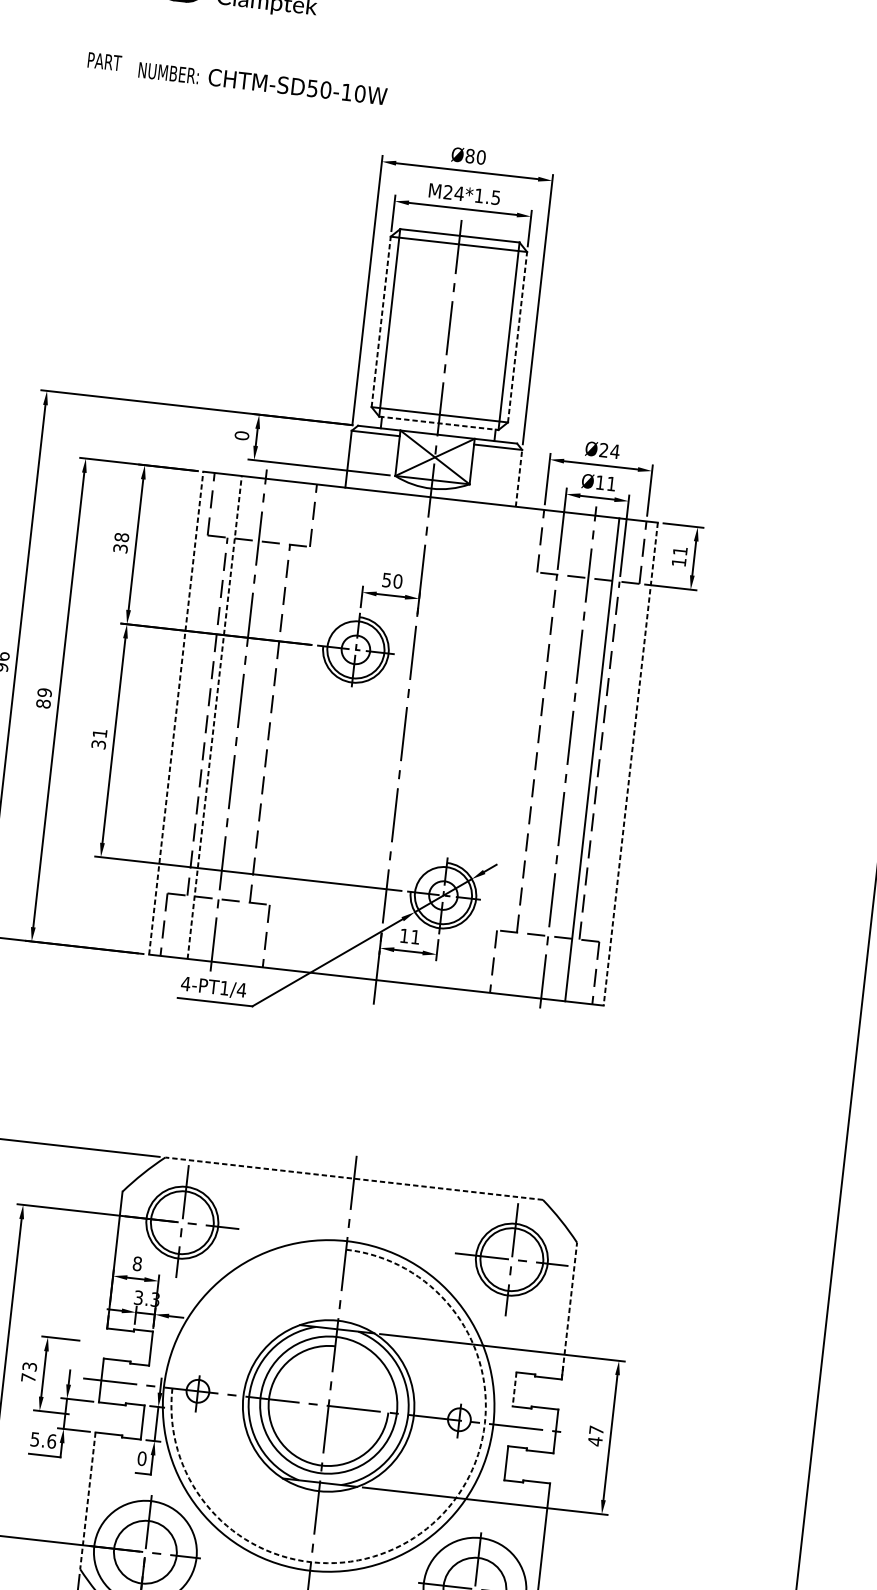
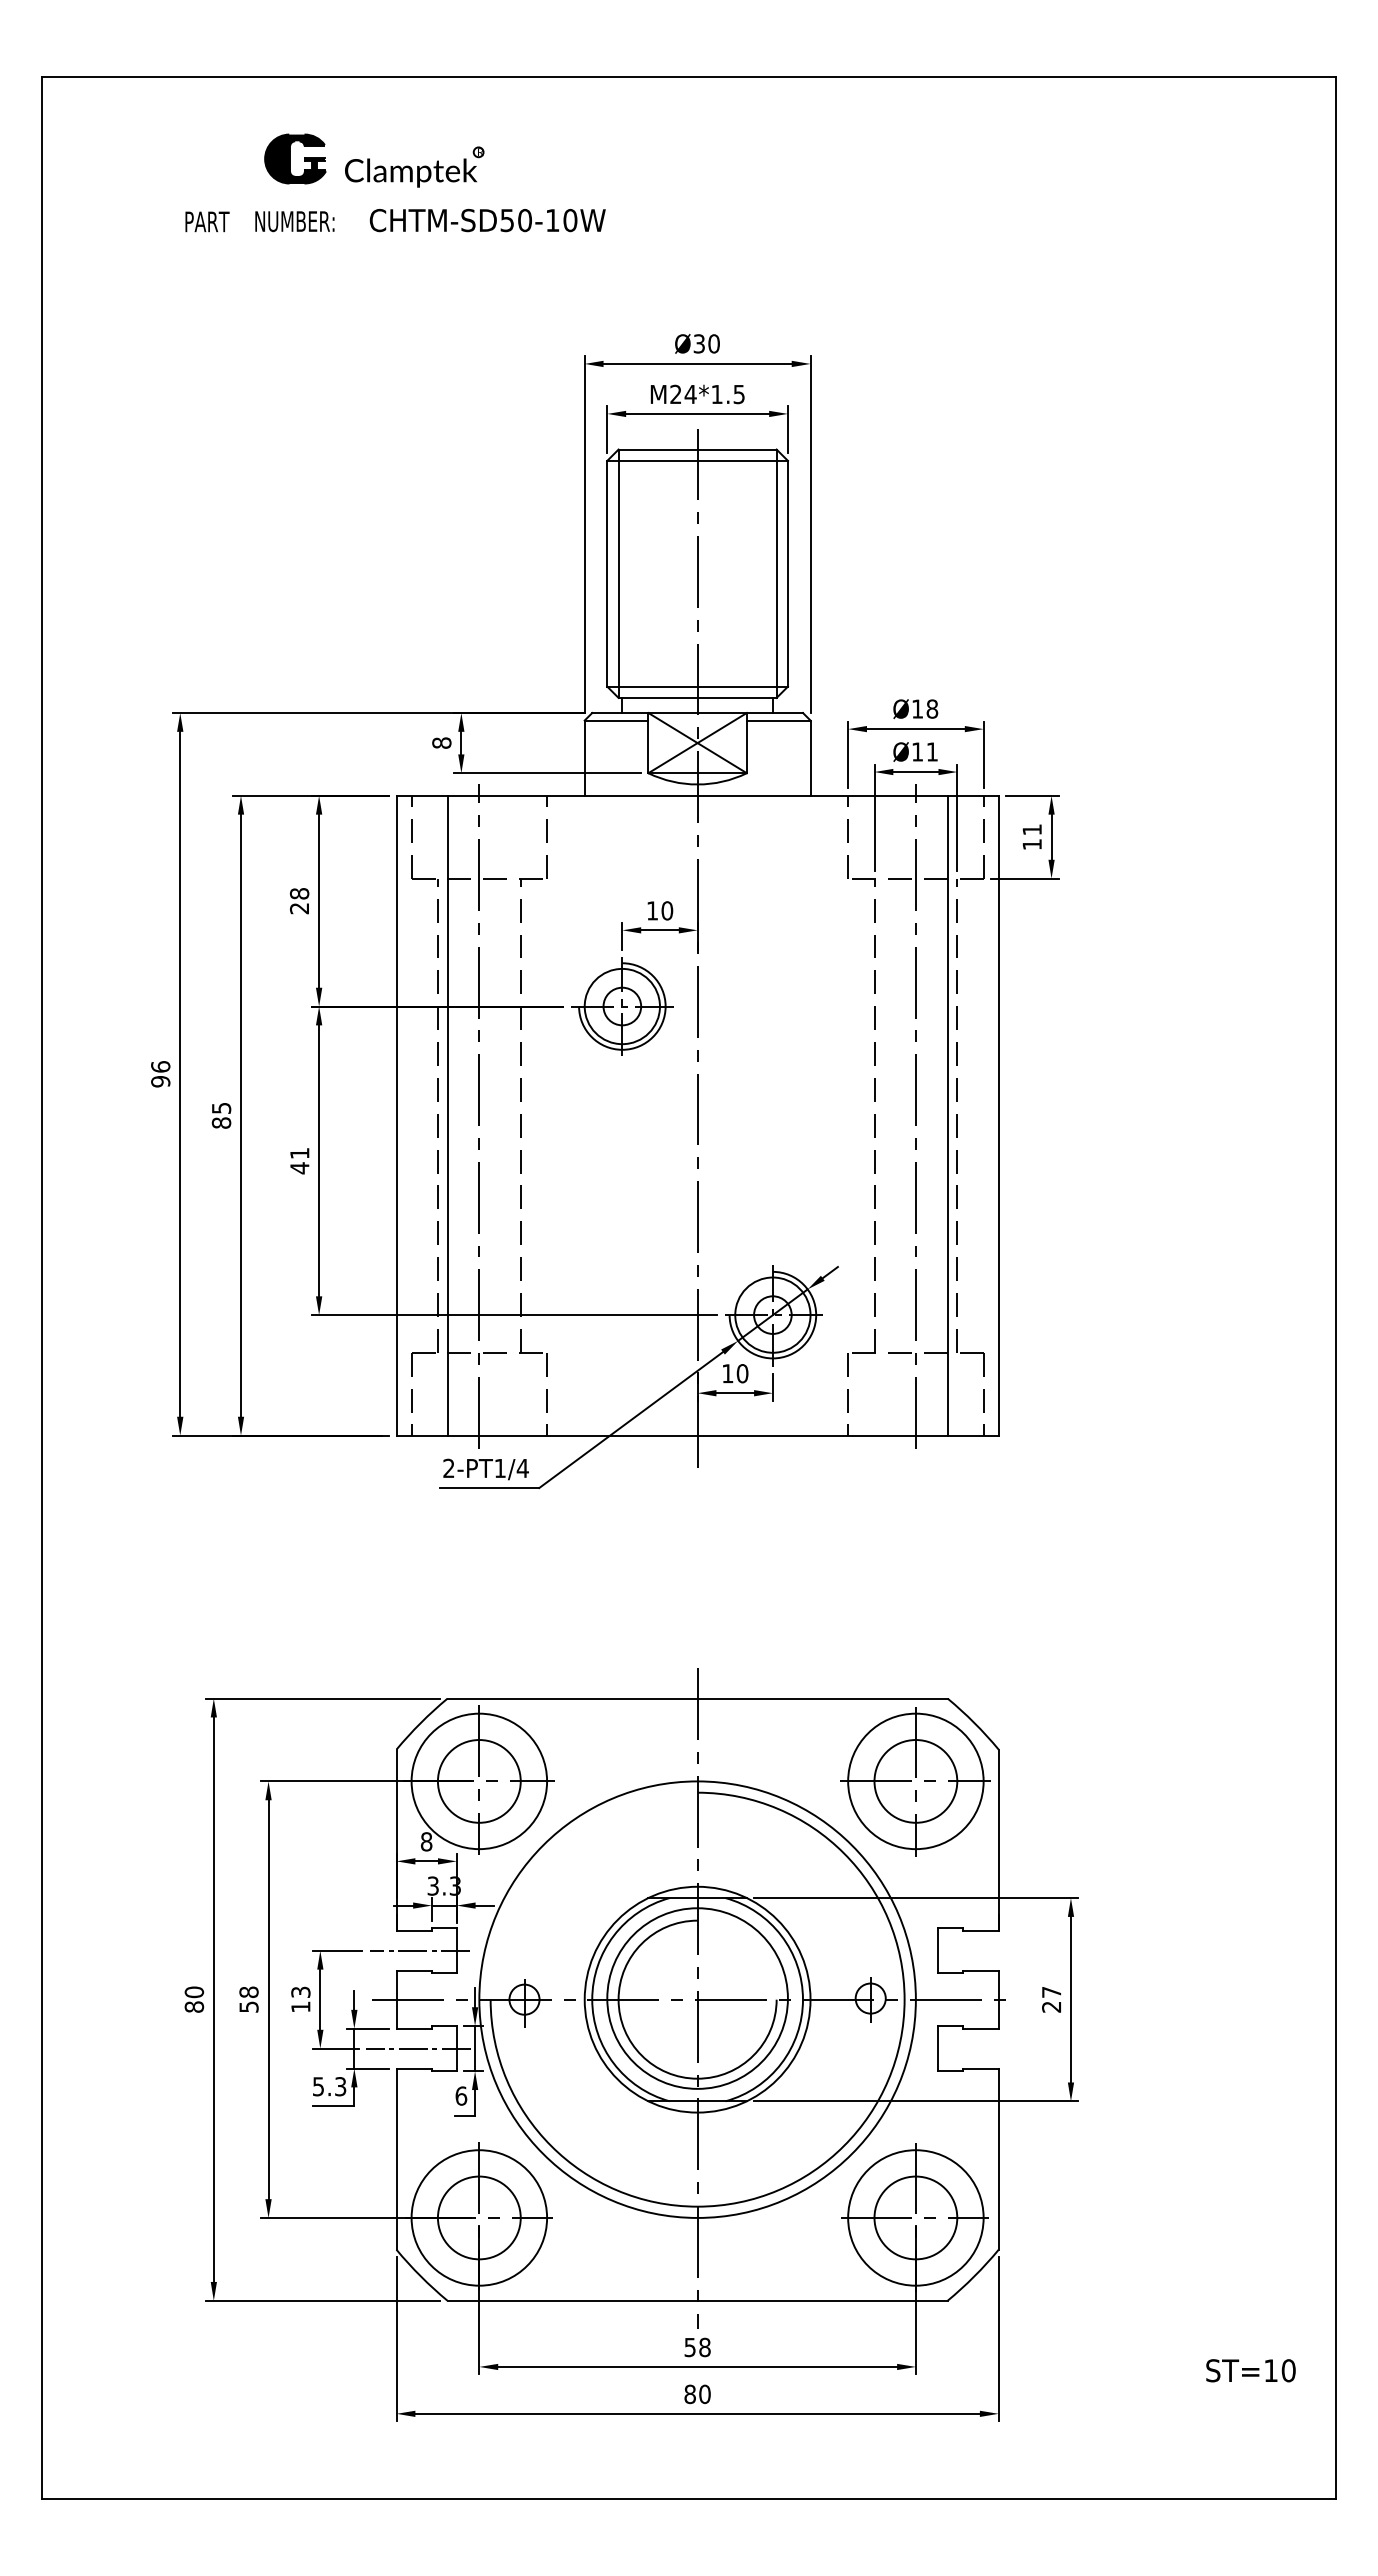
text: (104, 61) -> (207, 221), moved
text: (168, 73) -> (294, 221), moved
text: (297, 86) -> (487, 220), moved
text: (470, 155) -> (699, 343), Ø80 -> Ø30
line: (381, 321) -> (607, 573), dashed -> solid
line: (517, 336) -> (787, 573), dashed -> solid
line: (439, 423) -> (698, 697), dashed -> solid
text: (241, 435) -> (441, 742), 0 -> 8
text: (610, 450) -> (925, 708), Ø24 -> Ø18
line: (518, 478) -> (810, 758), dashed -> solid
text: (120, 548) -> (299, 908), 38 -> 28
text: (386, 579) -> (652, 910), 50 -> 10
text: (43, 692) -> (220, 1108), 89 -> 85
line: (176, 713) -> (396, 1115), dashed -> solid
line: (214, 717) -> (447, 1115), dashed -> solid
text: (98, 744) -> (299, 1168), 31 -> 41
line: (630, 764) -> (998, 1115), dashed -> solid
text: (415, 937) -> (742, 1373), 11 -> 10
text: (185, 983) -> (448, 1467), 4-PT1/4 -> 2-PT1/4
line: (354, 1178) -> (697, 1698), dashed -> solid
circle: (182, 1222) -> (479, 1781), size x1.43
circle: (511, 1259) -> (915, 1781), size x1.43
line: (569, 1311) -> (998, 1840), dashed -> solid
line: (122, 1345) -> (419, 1950), added
text: (28, 1377) -> (300, 2006), 73 -> 13
line: (514, 1389) -> (938, 1950), dashed -> solid
line: (113, 1419) -> (418, 2048), added
text: (51, 1441) -> (340, 2086), 5.6 -> 5.3
text: (595, 1441) -> (1051, 2007), 47 -> 27
text: (142, 1458) -> (461, 2095), 0 -> 6
line: (87, 1501) -> (396, 2159), dashed -> solid
arc: (426, 1529) -> (843, 2146), dashed -> solid

